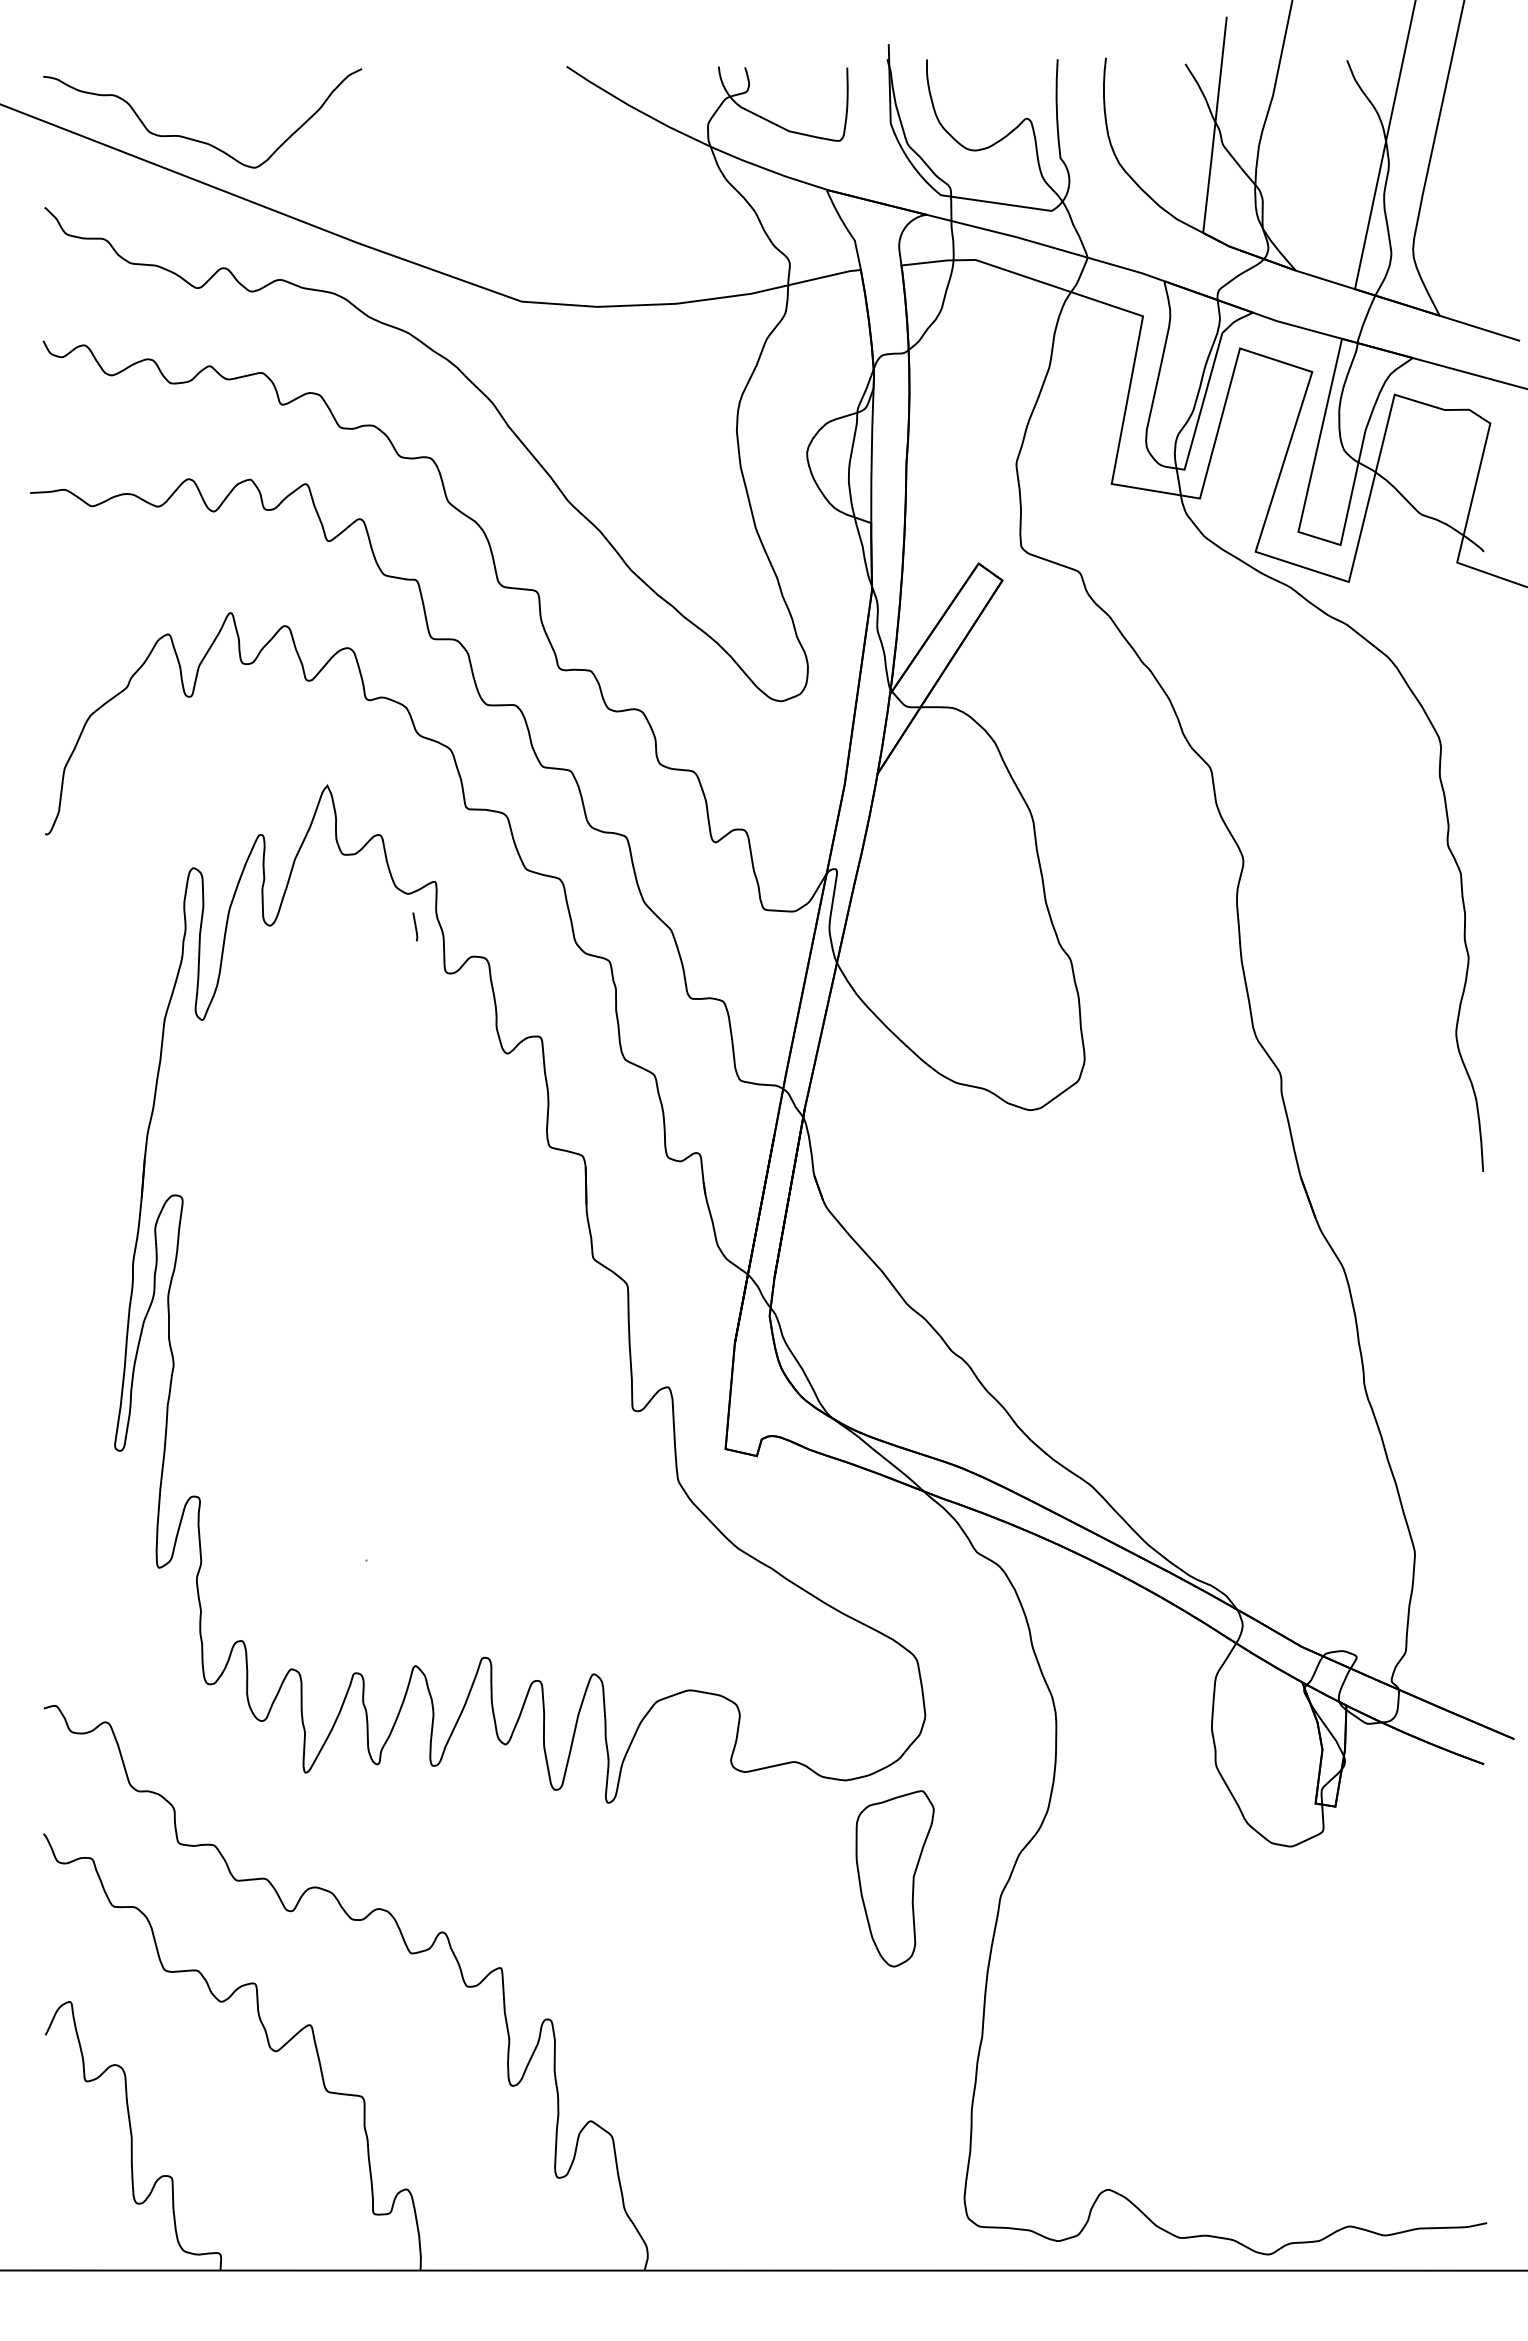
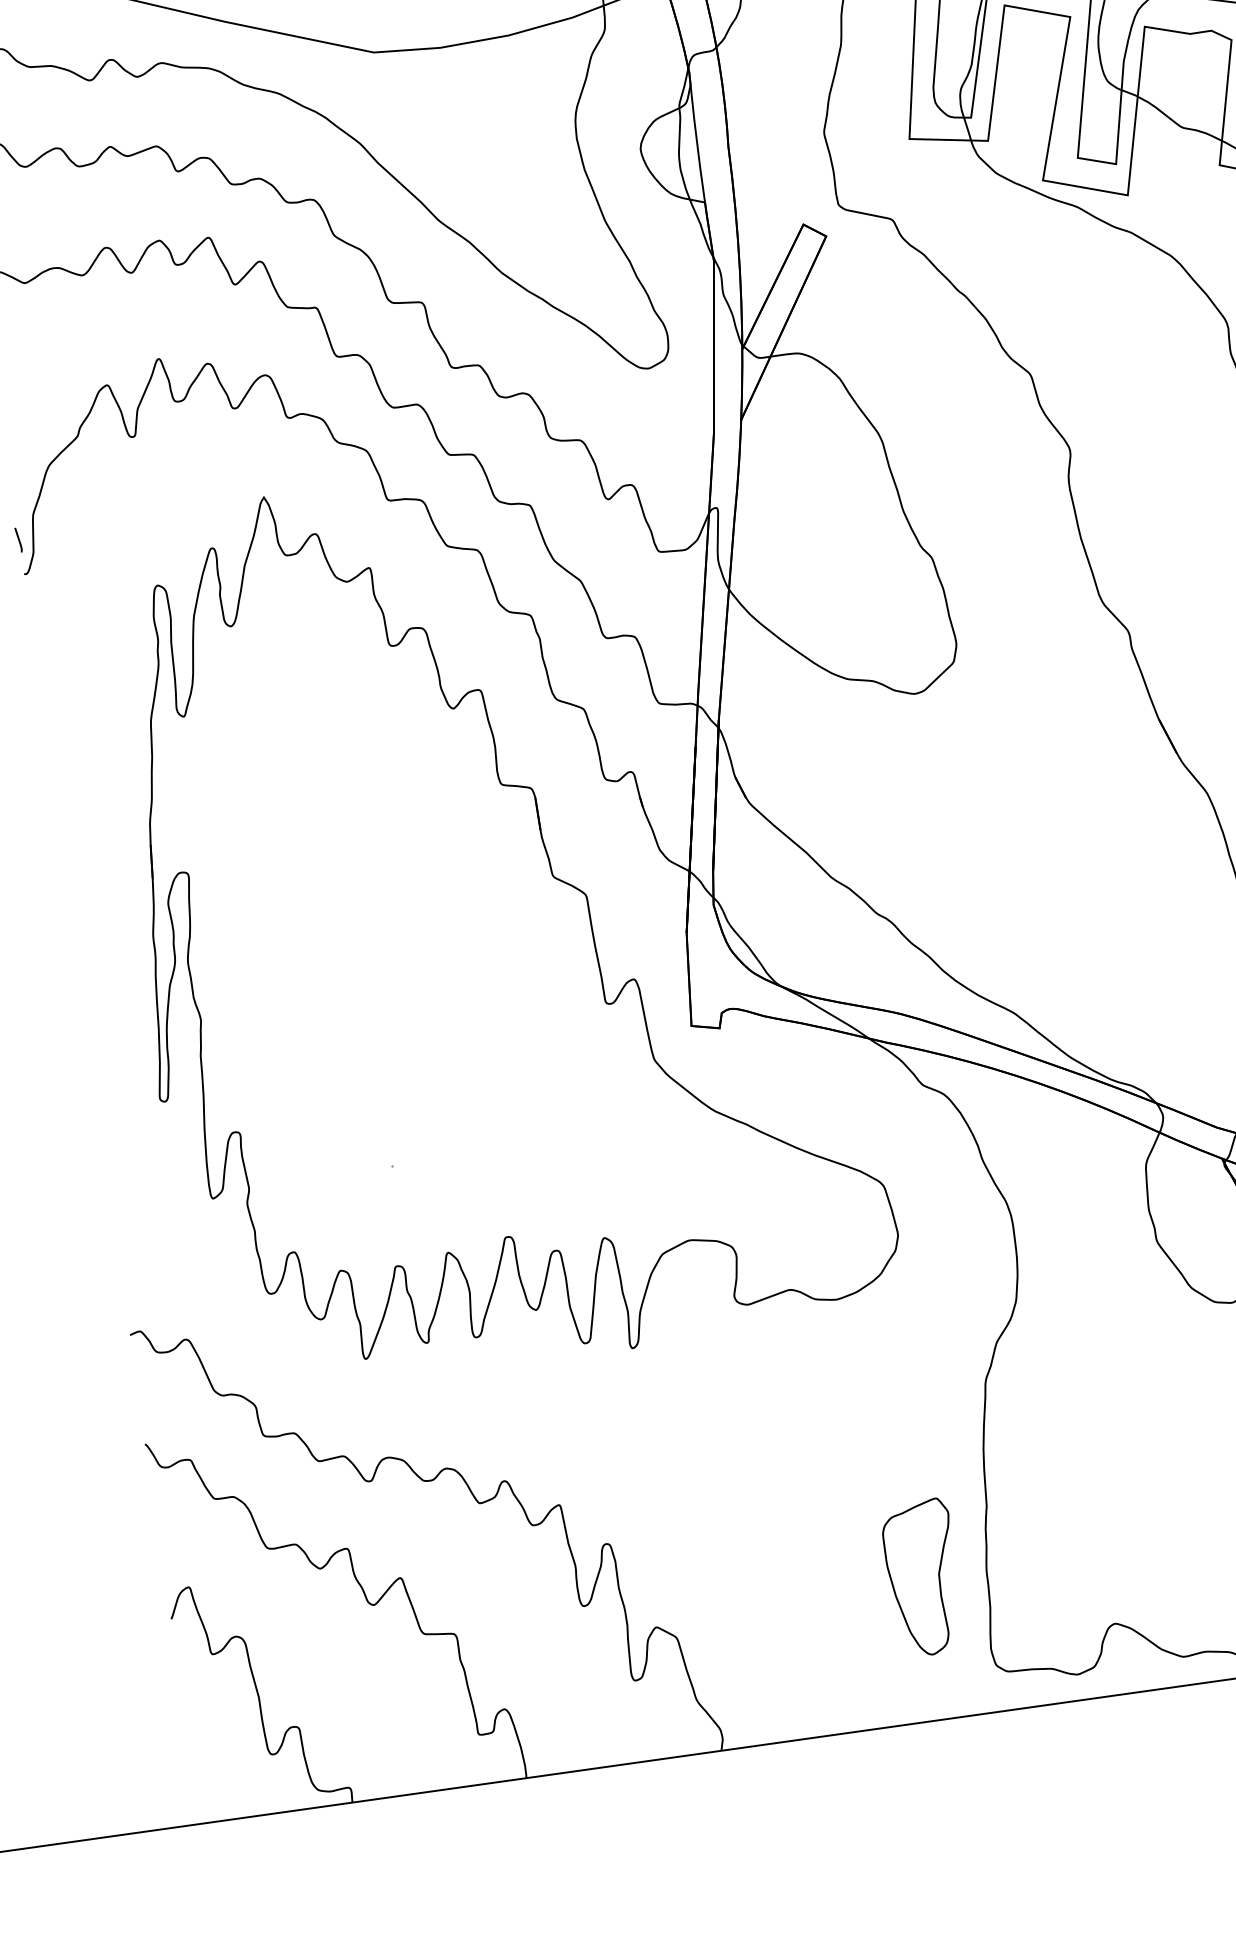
line: (415, 926) -> (18, 539), moved
part: (894, 1878) -> (922, 1577), moved

